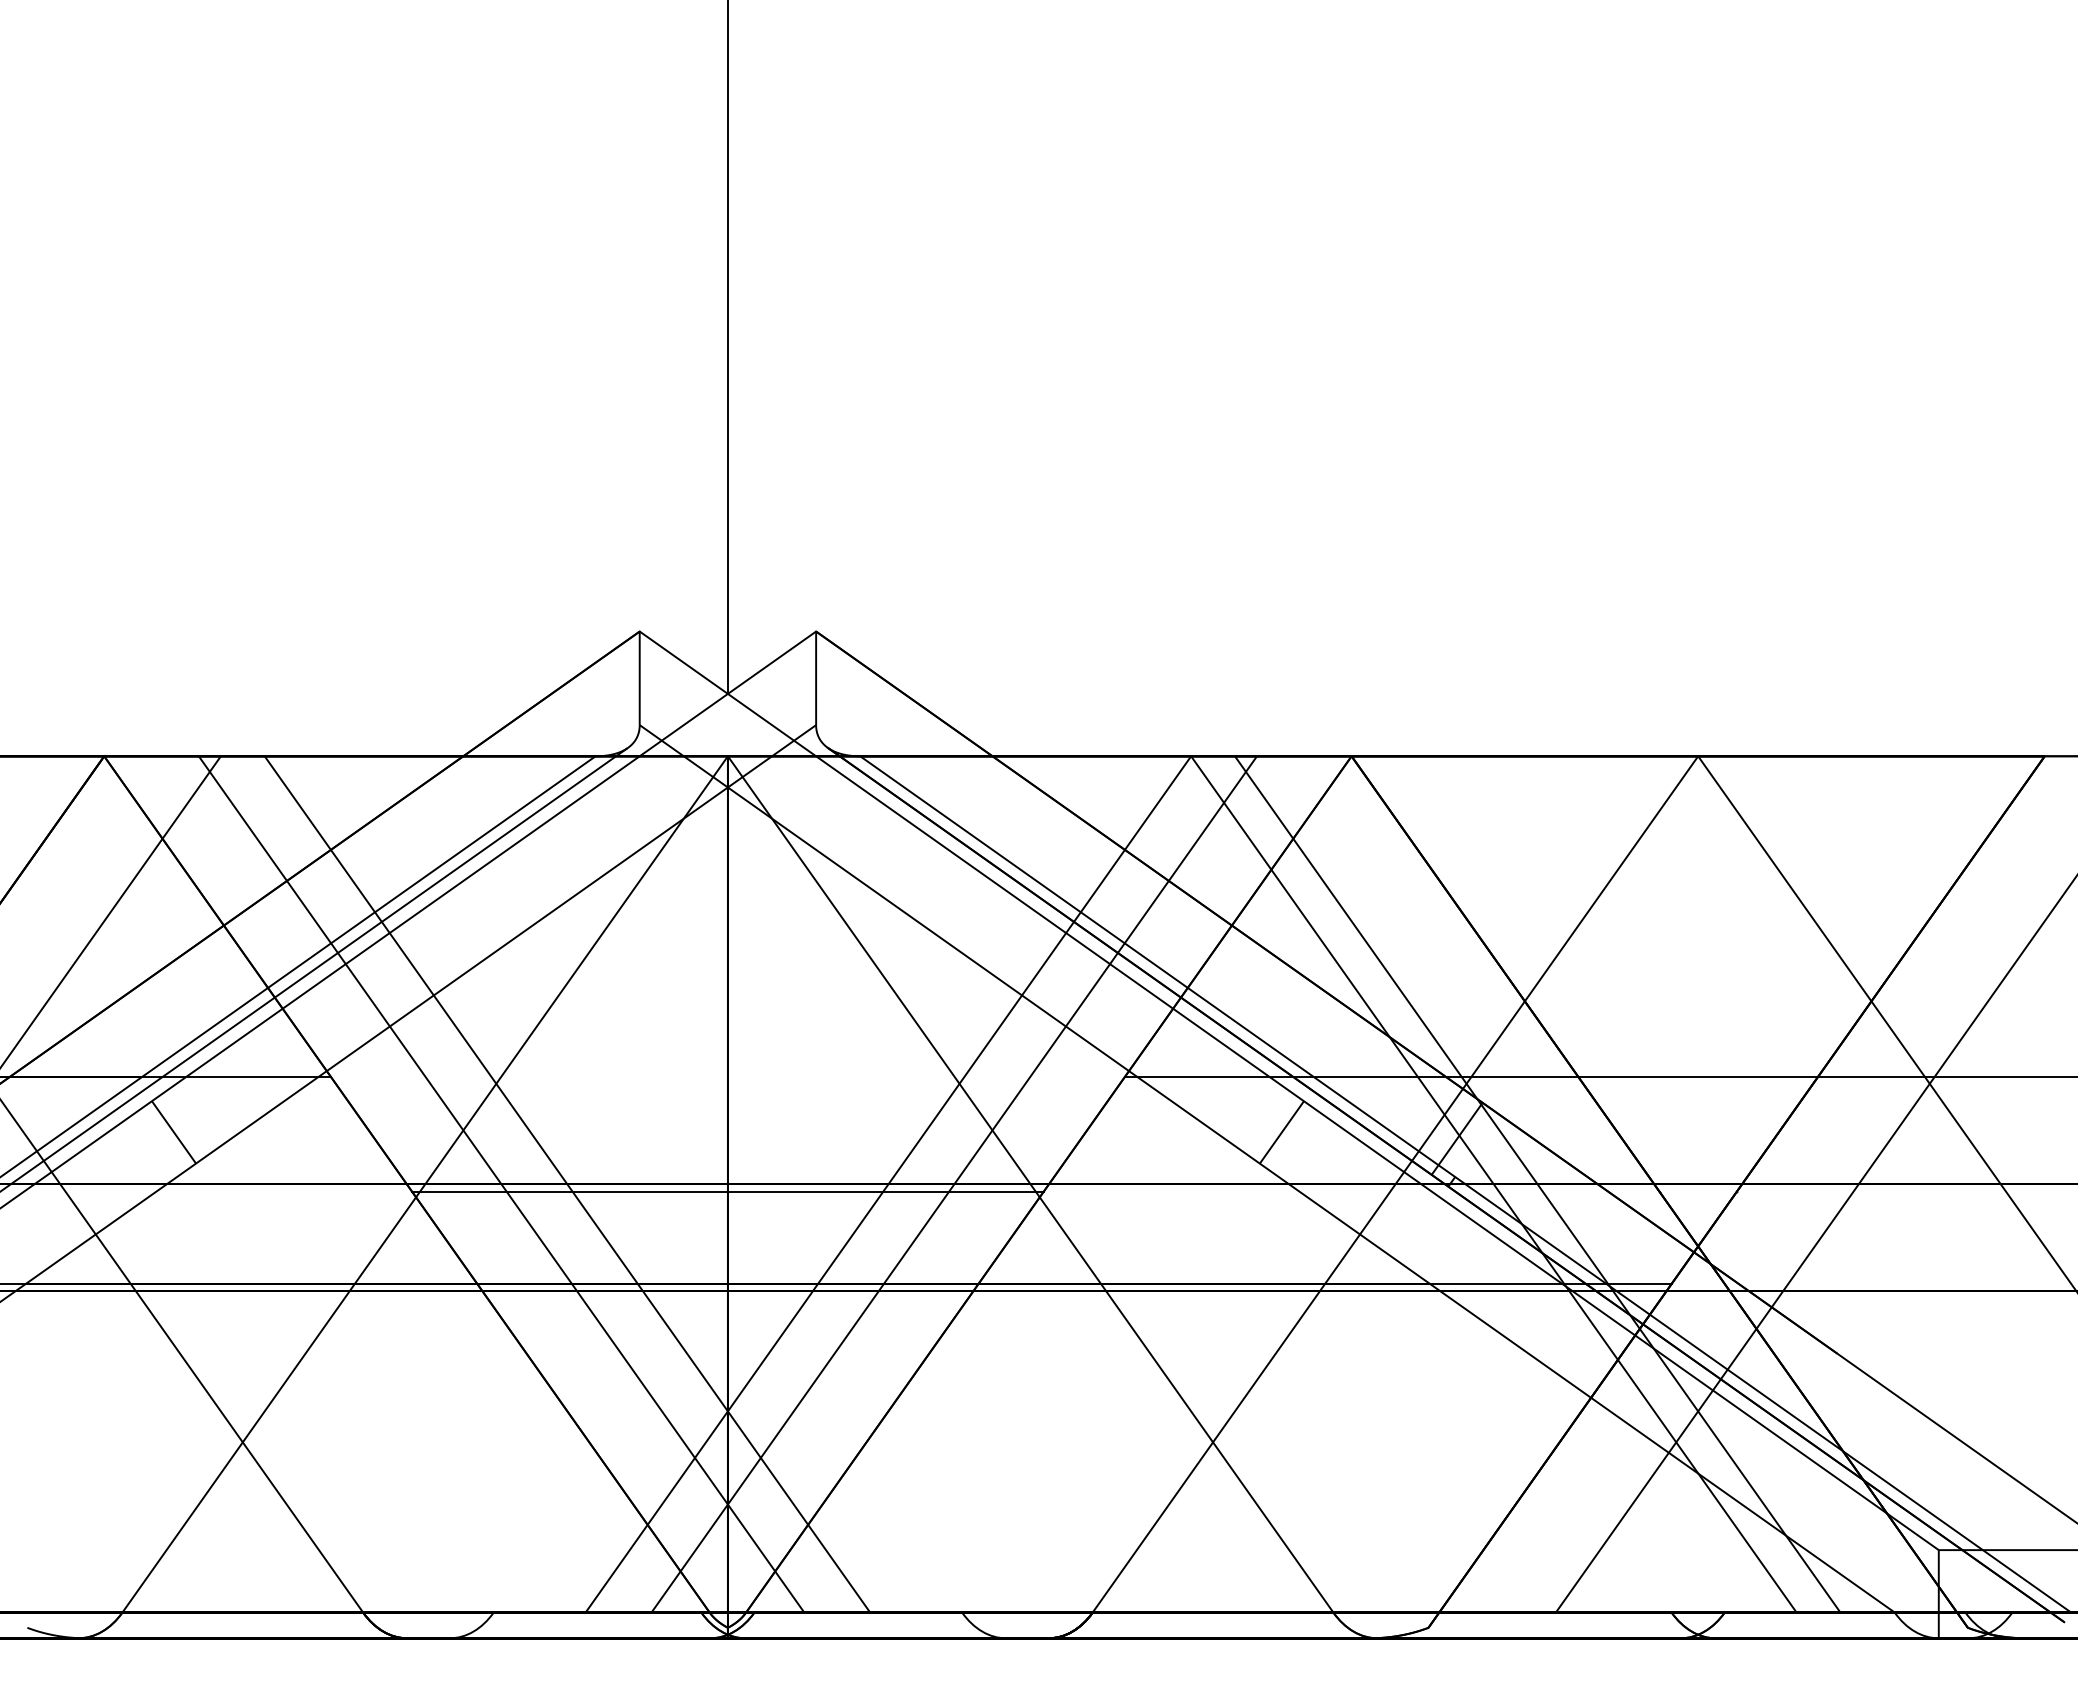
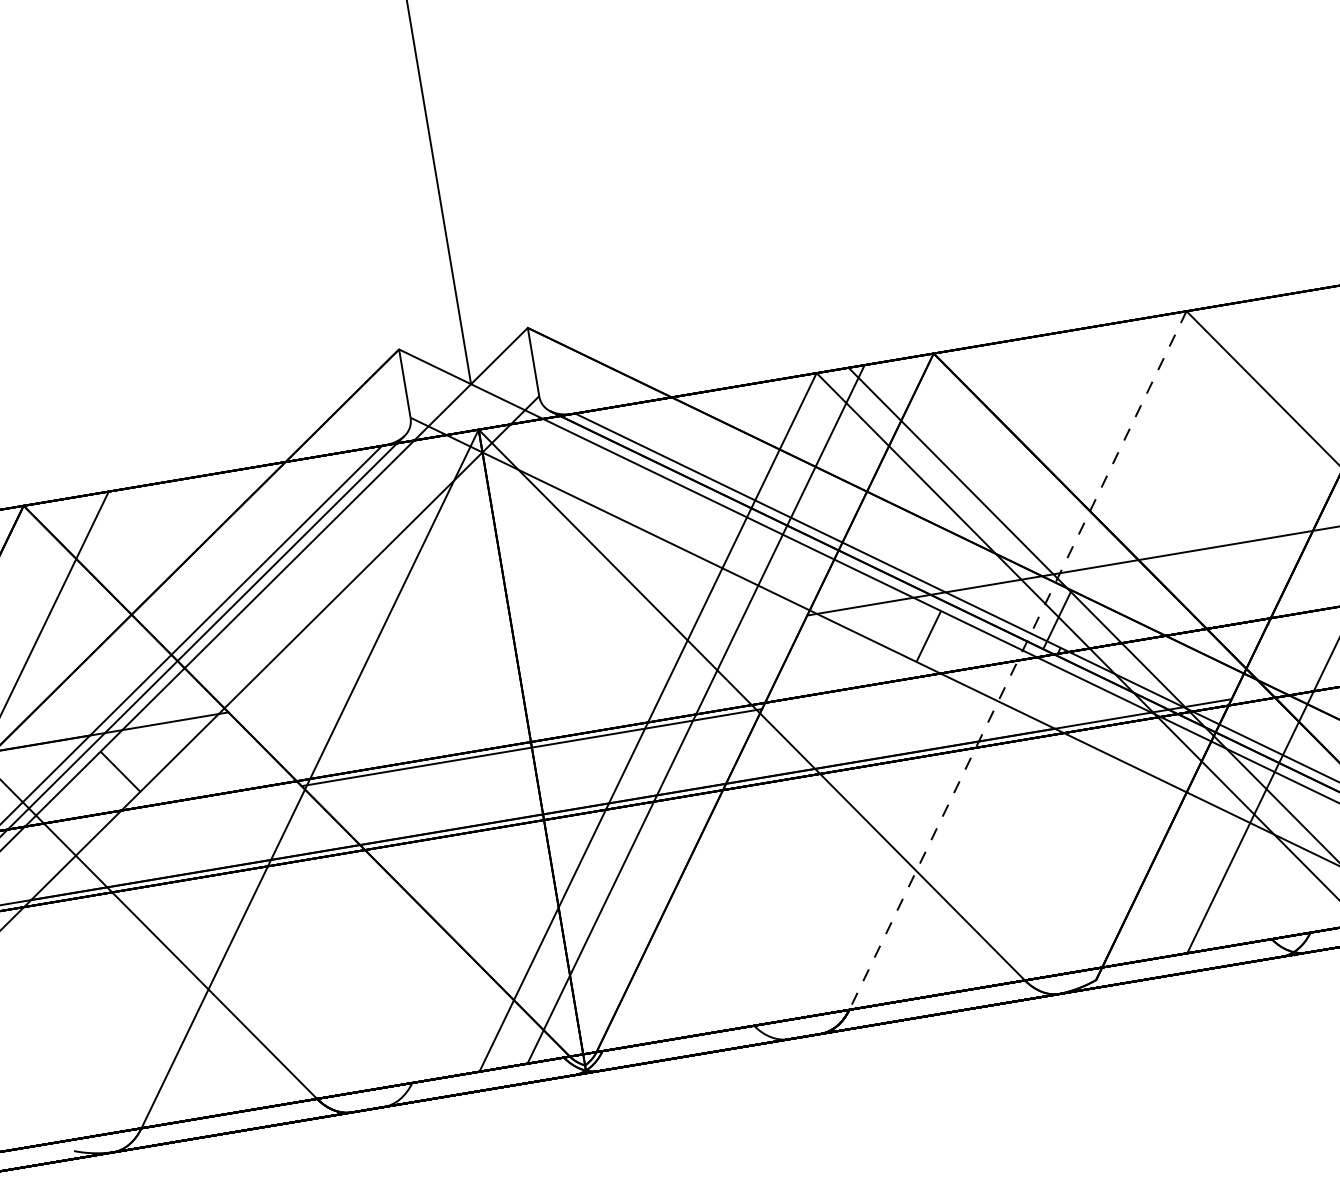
line: (501, 1184) -> (365, 769), removed
line: (567, 1184) -> (413, 761), removed
line: (1395, 1184) -> (1018, 660), solid -> dashed

